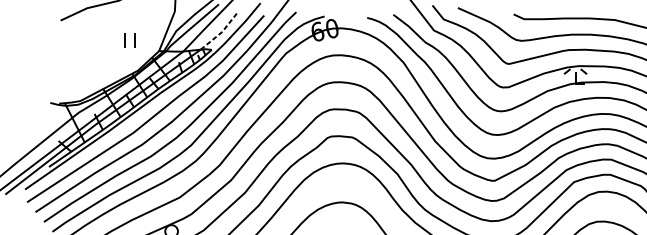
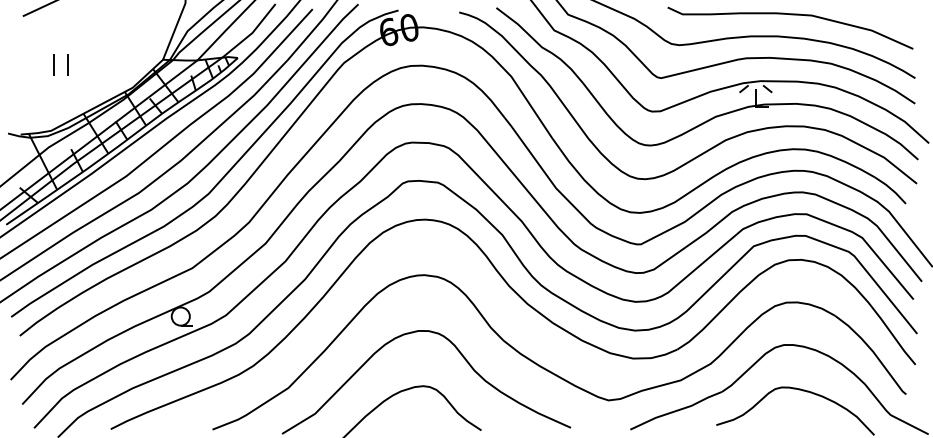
line: (221, 32) -> (251, 33), dashed -> solid
part: (129, 39) -> (60, 64), moved

